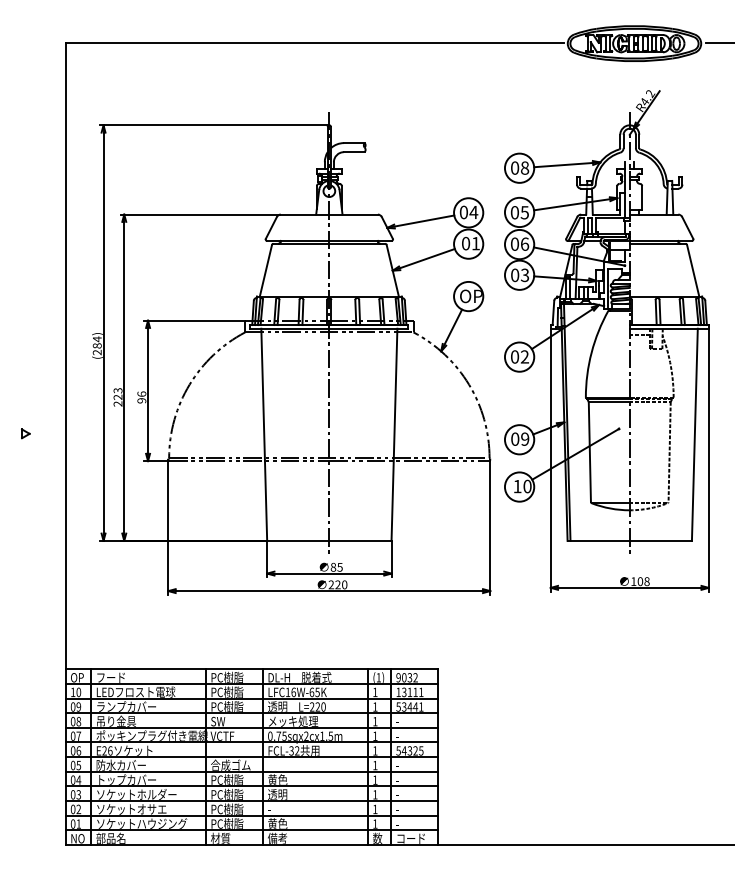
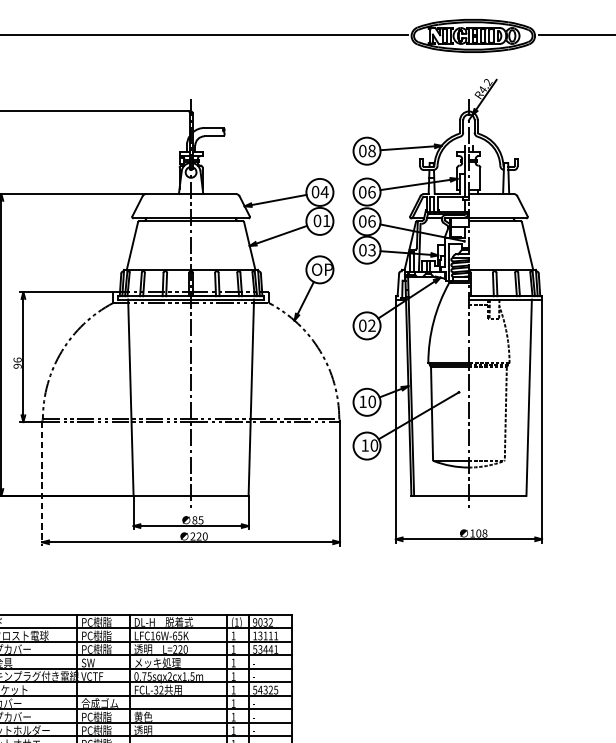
text: (524, 212) -> (371, 192), 05 -> 06
text: (520, 438) -> (367, 401), 09 -> 10
line: (168, 528) -> (42, 484), solid -> dashed

